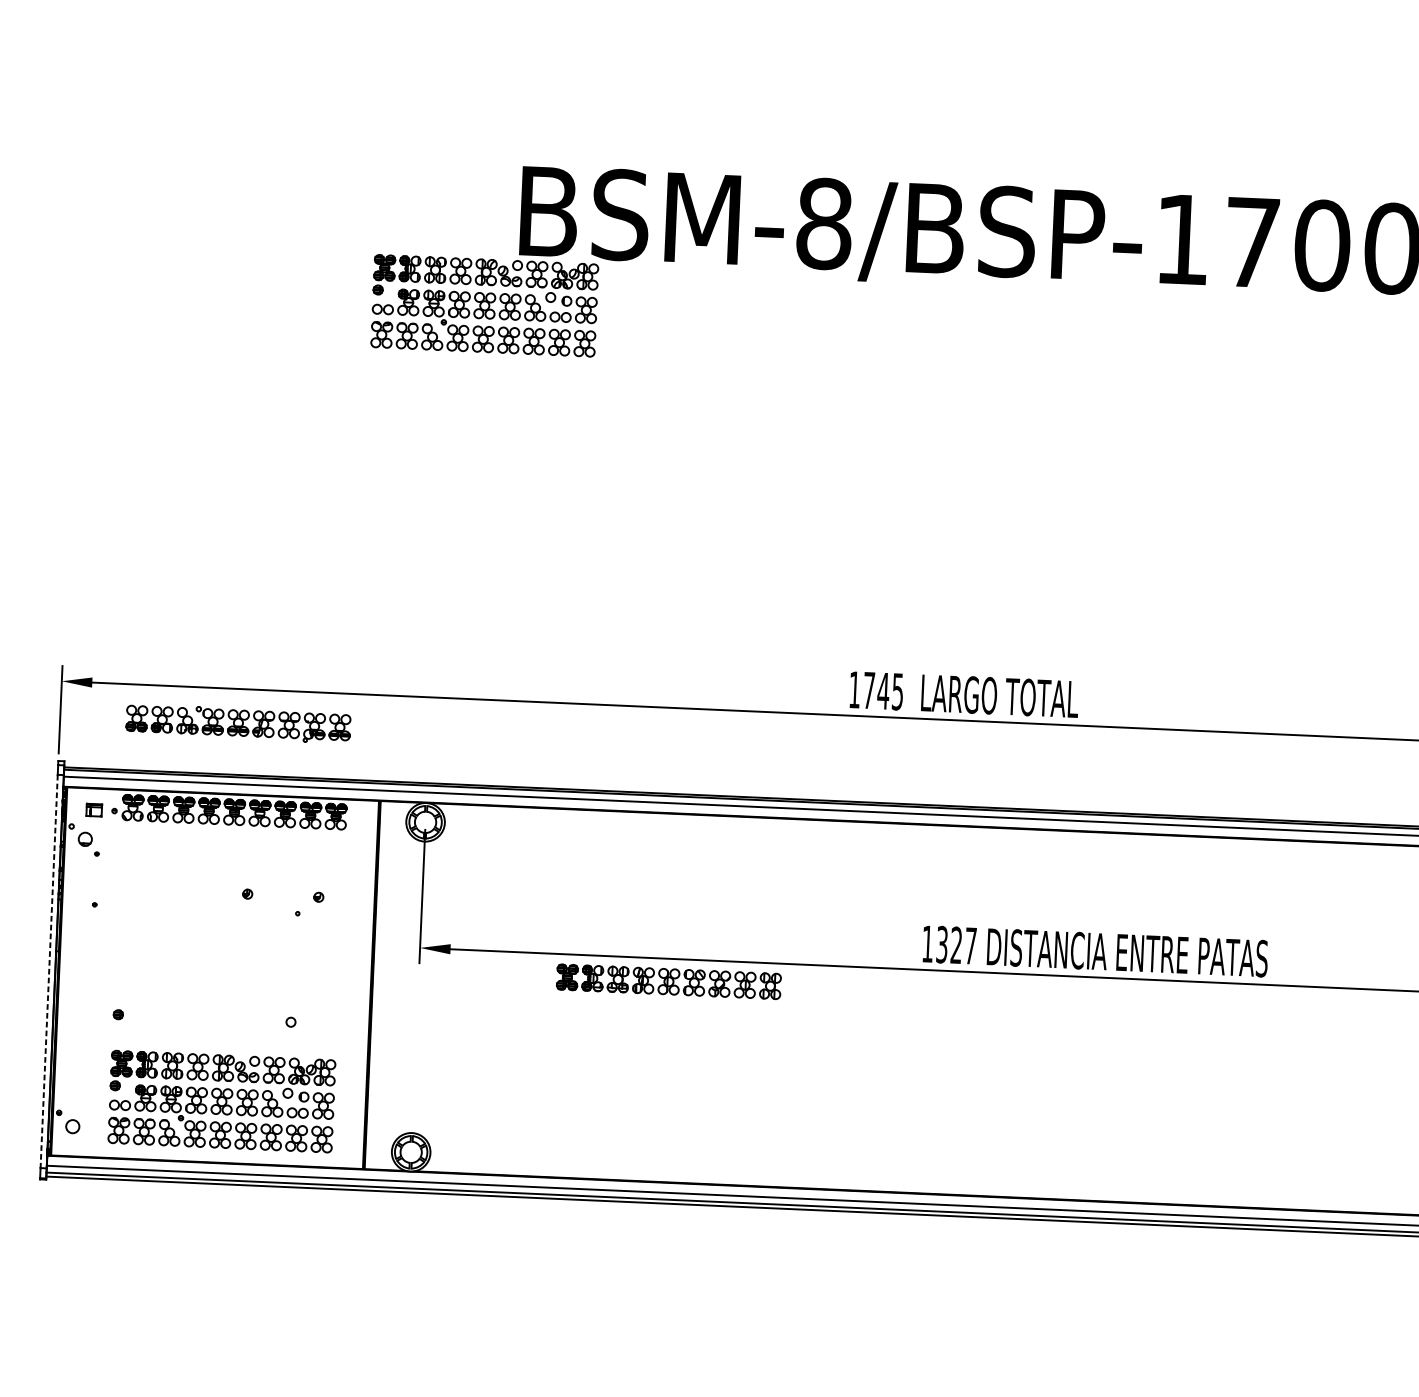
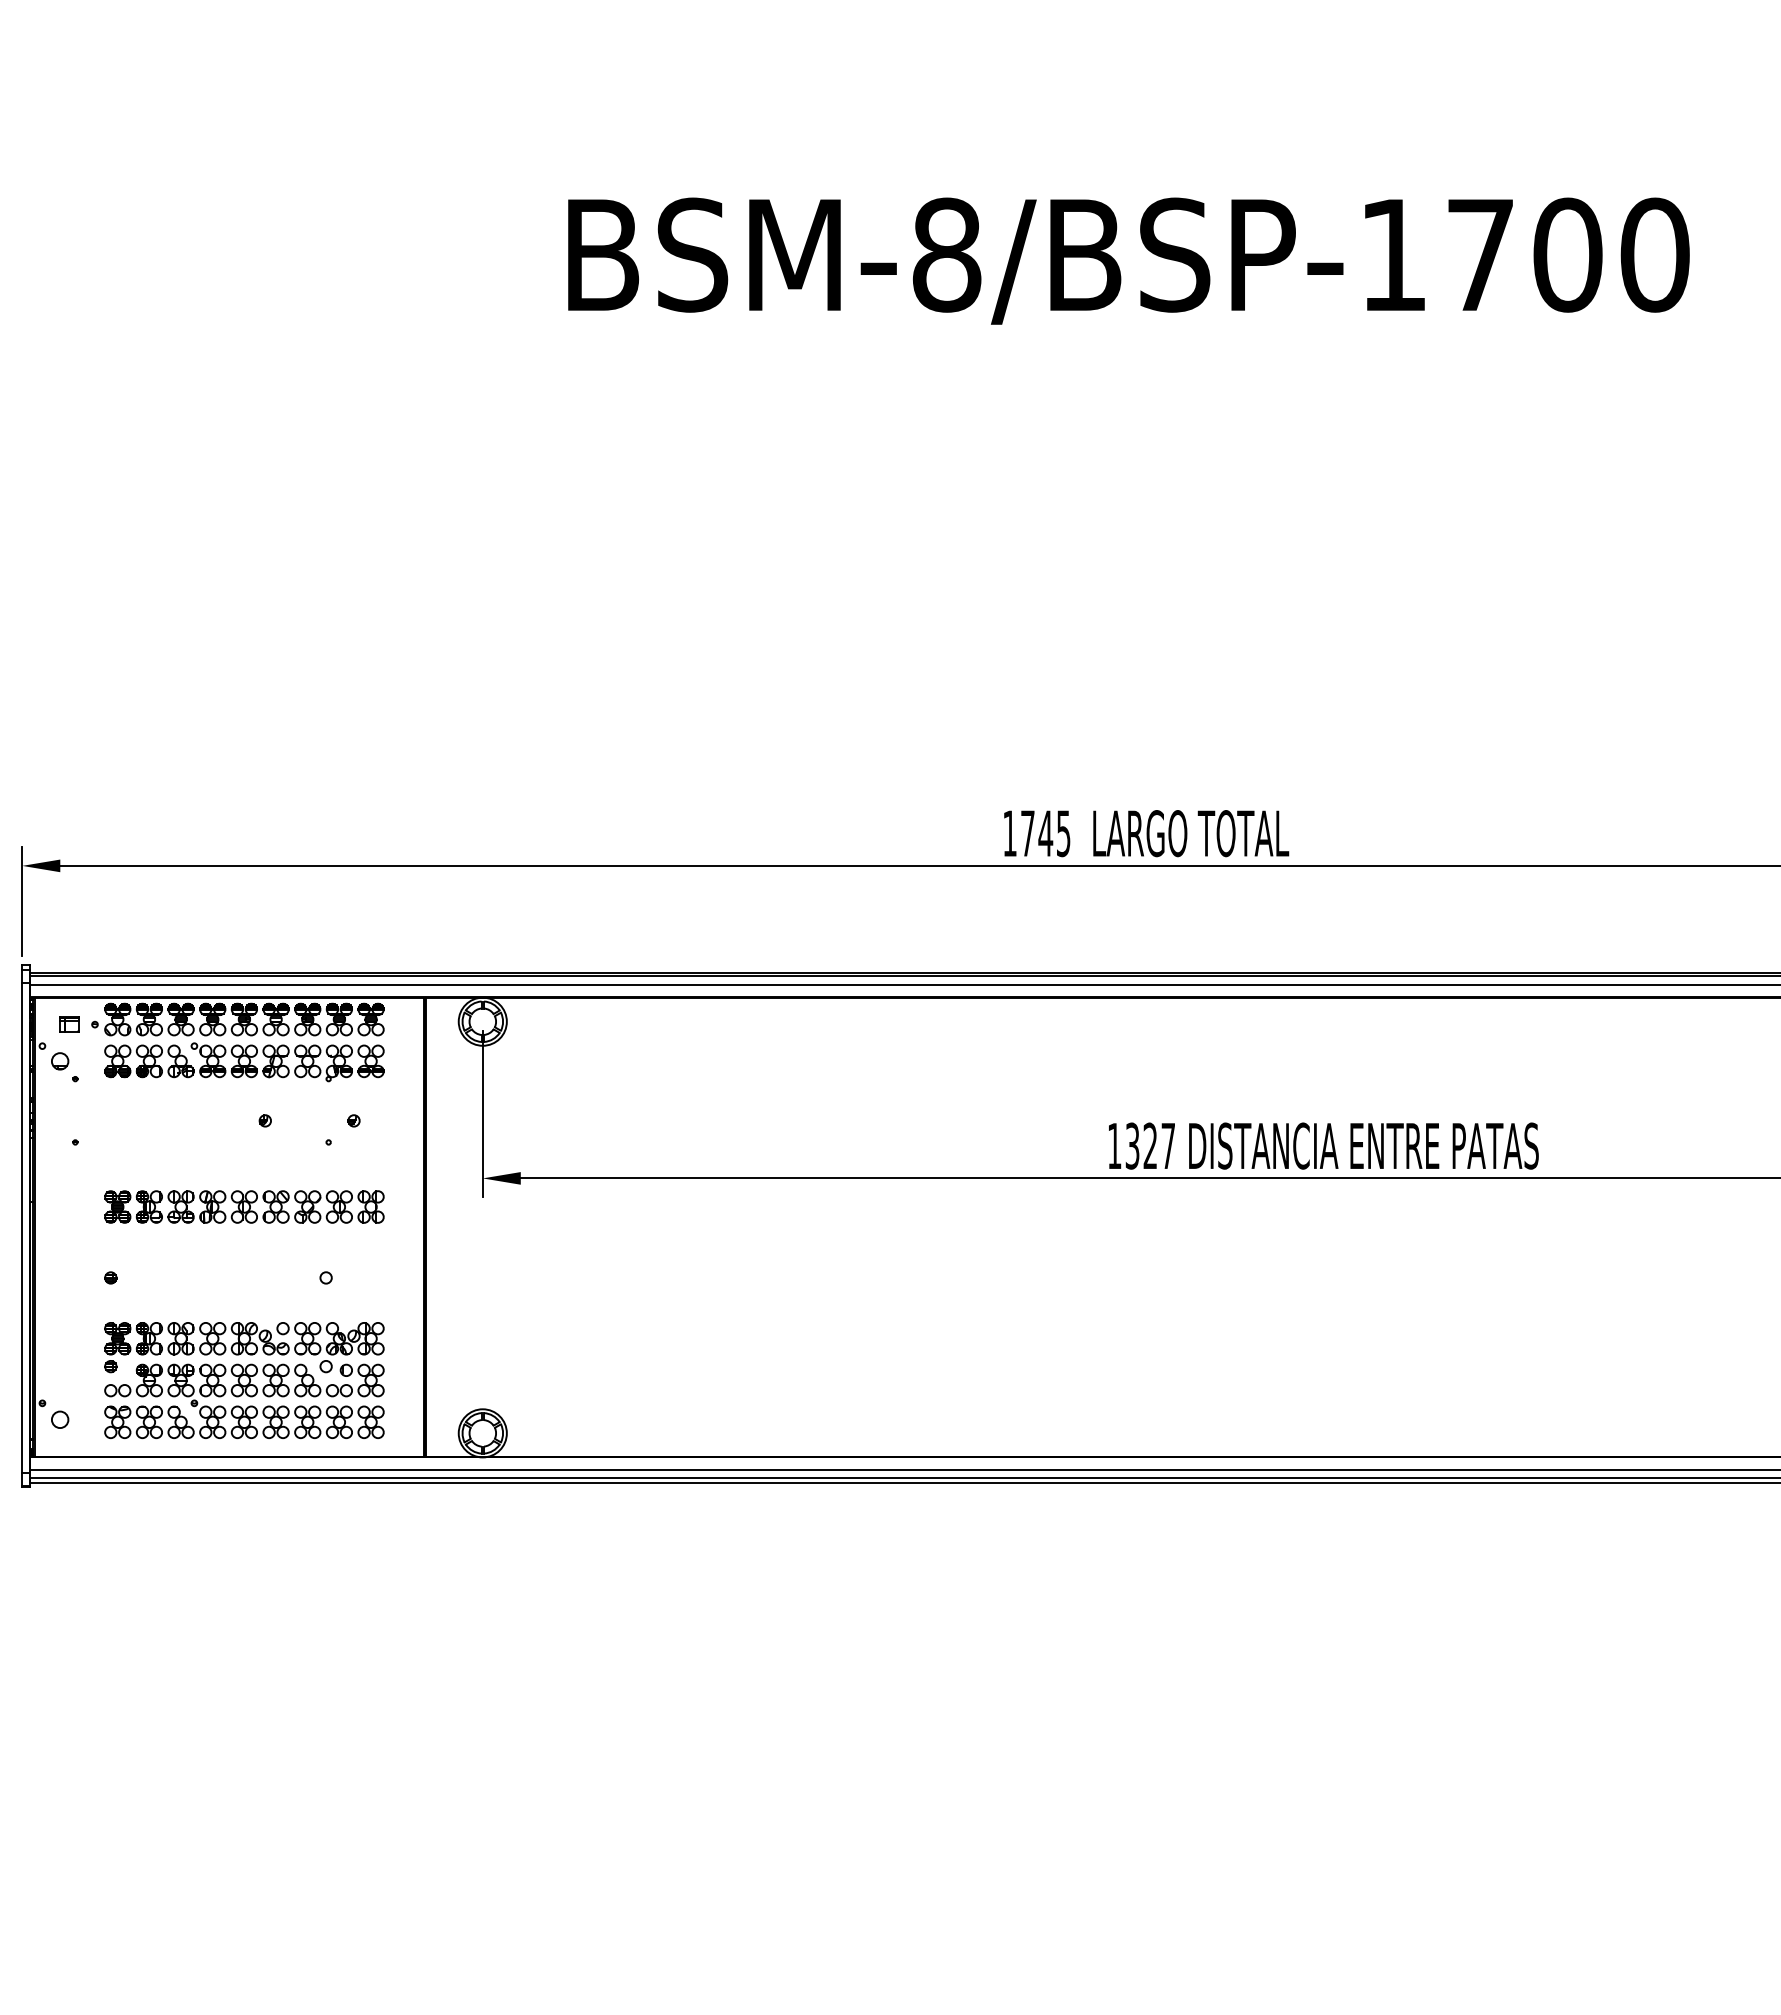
part: (484, 305) -> (528, 375), removed
part: (238, 724) -> (244, 1062), moved
line: (49, 971) -> (22, 1228), dashed -> solid
part: (669, 981) -> (244, 1206), moved

